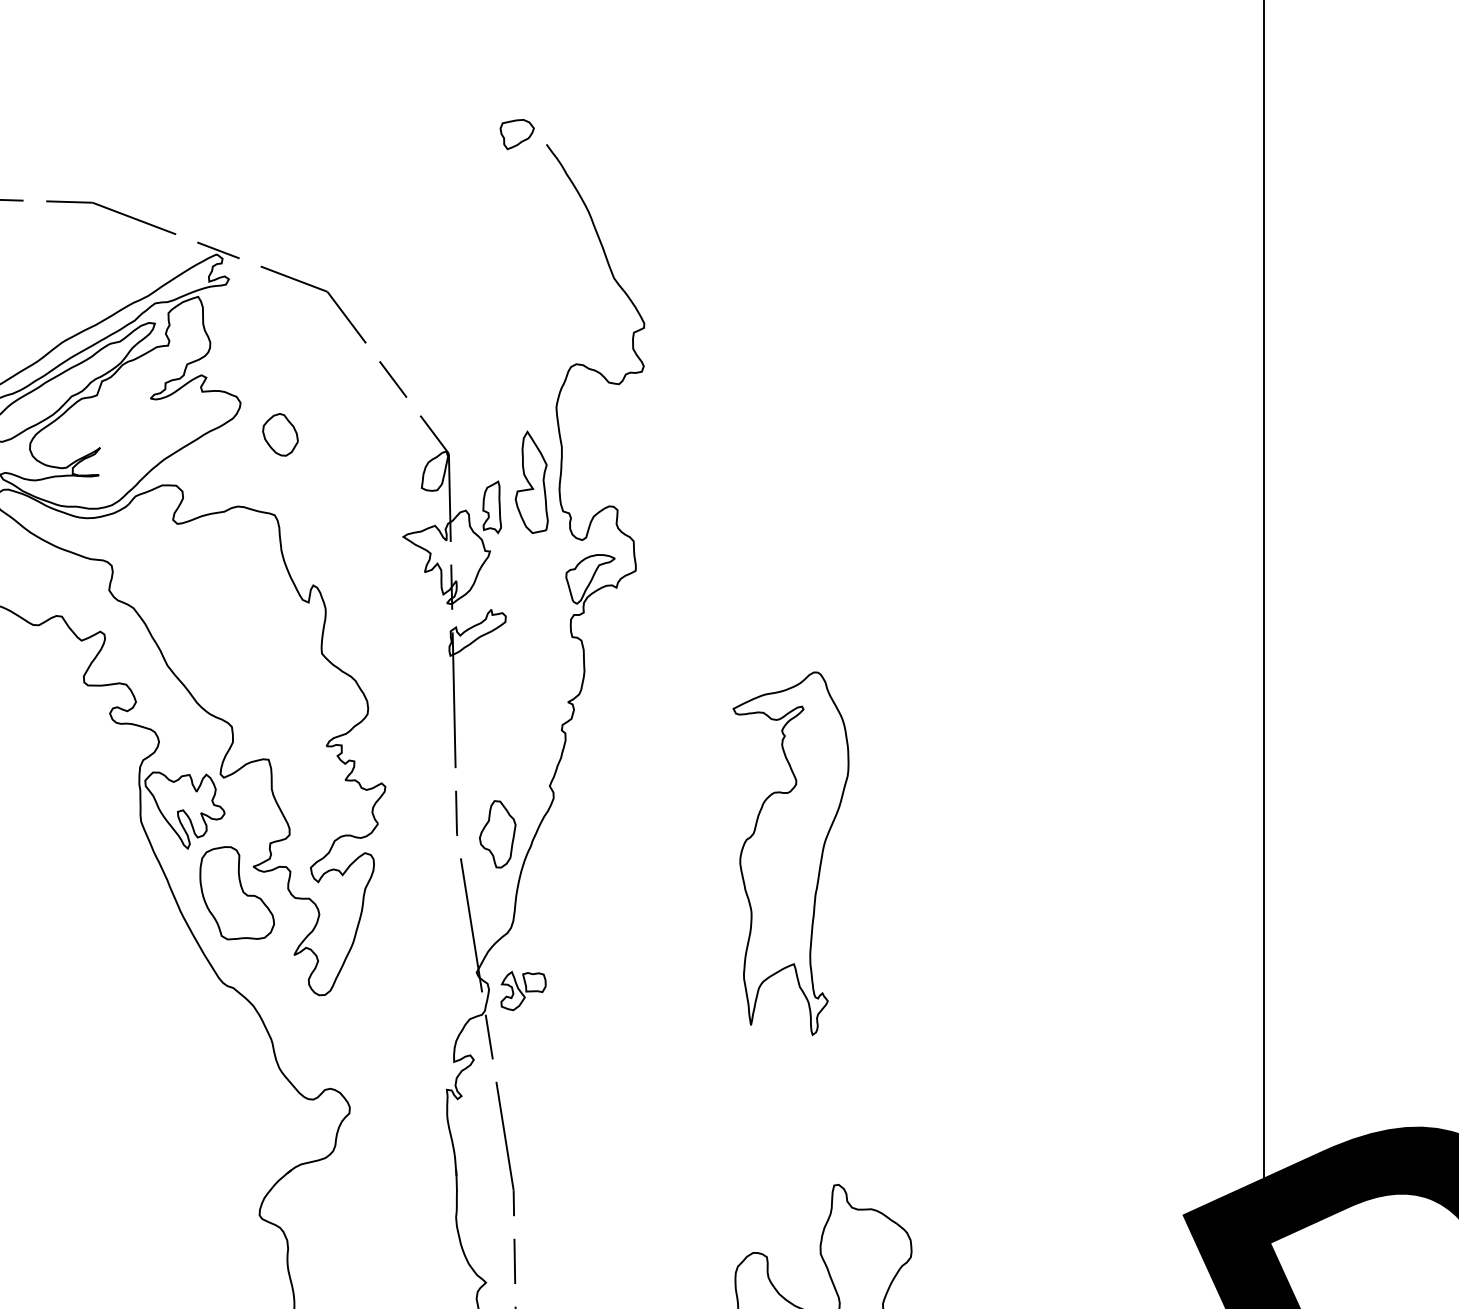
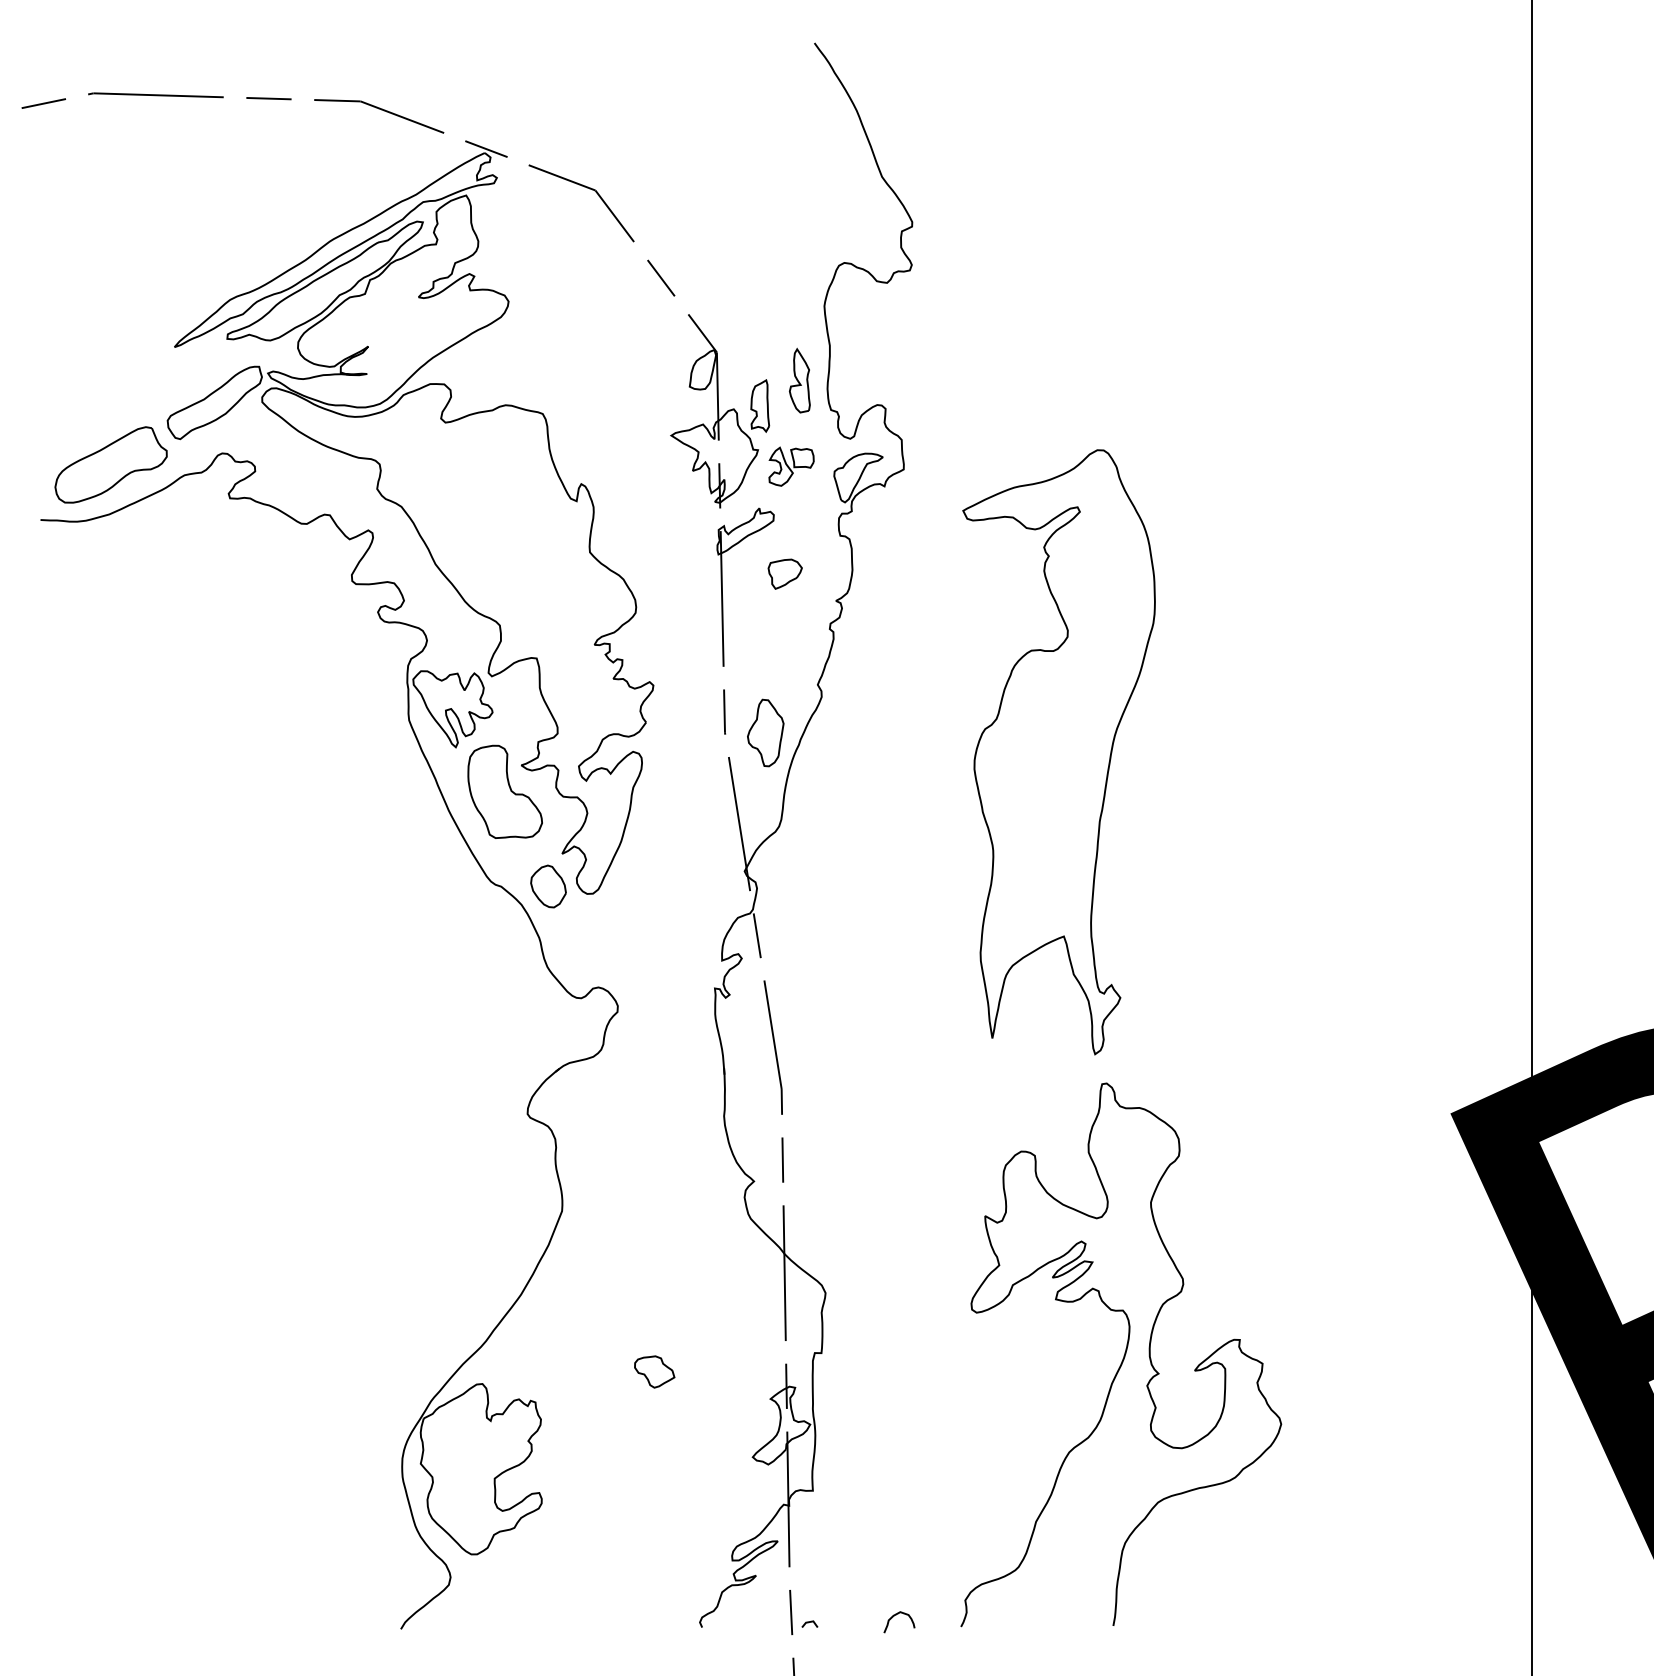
part: (516, 133) -> (784, 573), moved
part: (280, 434) -> (548, 886), moved
part: (531, 481) -> (799, 380), size x0.62
part: (790, 853) -> (1058, 752), size x1.67
part: (523, 990) -> (791, 466), moved

